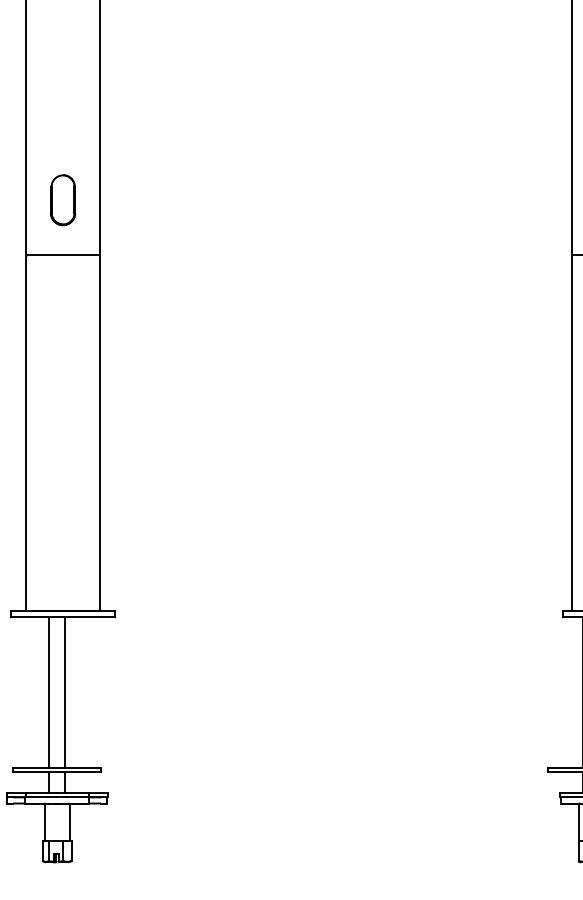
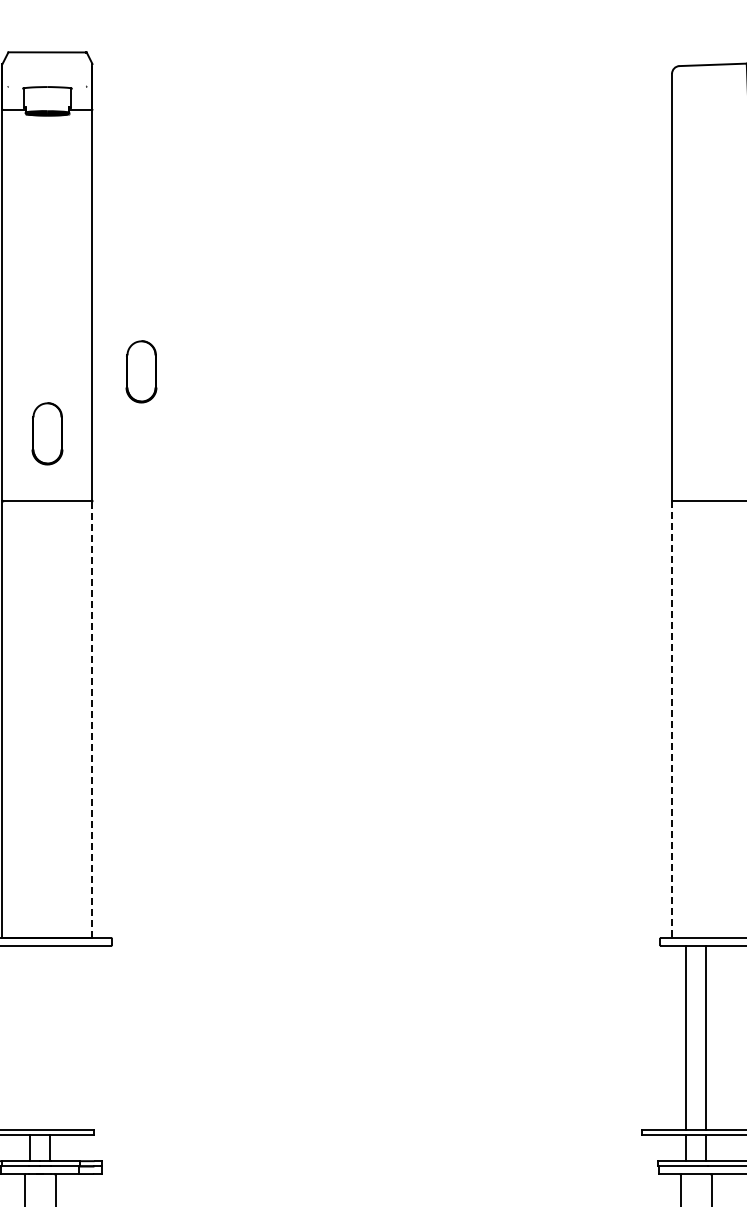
part: (139, 149) -> (141, 371), added
line: (99, 432) -> (92, 718), solid -> dashed
line: (572, 433) -> (672, 719), solid -> dashed
line: (48, 692) -> (29, 1037), removed
line: (65, 692) -> (50, 1037), removed

